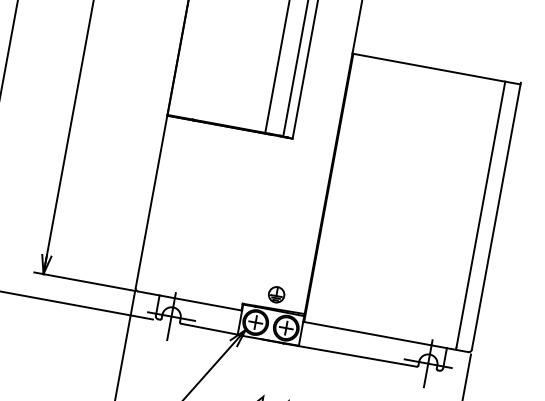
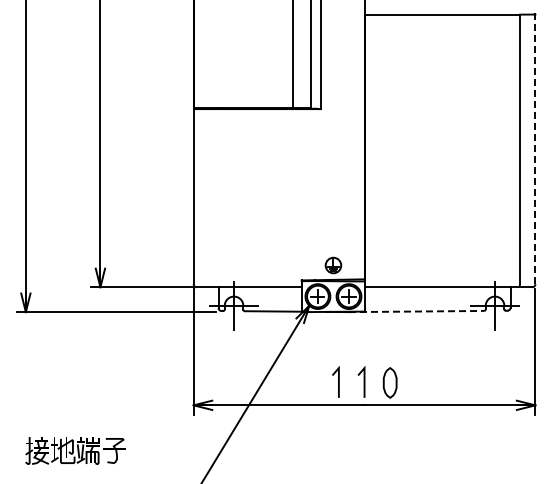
line: (496, 216) -> (535, 148), solid -> dashed
line: (349, 355) -> (416, 311), solid -> dashed

